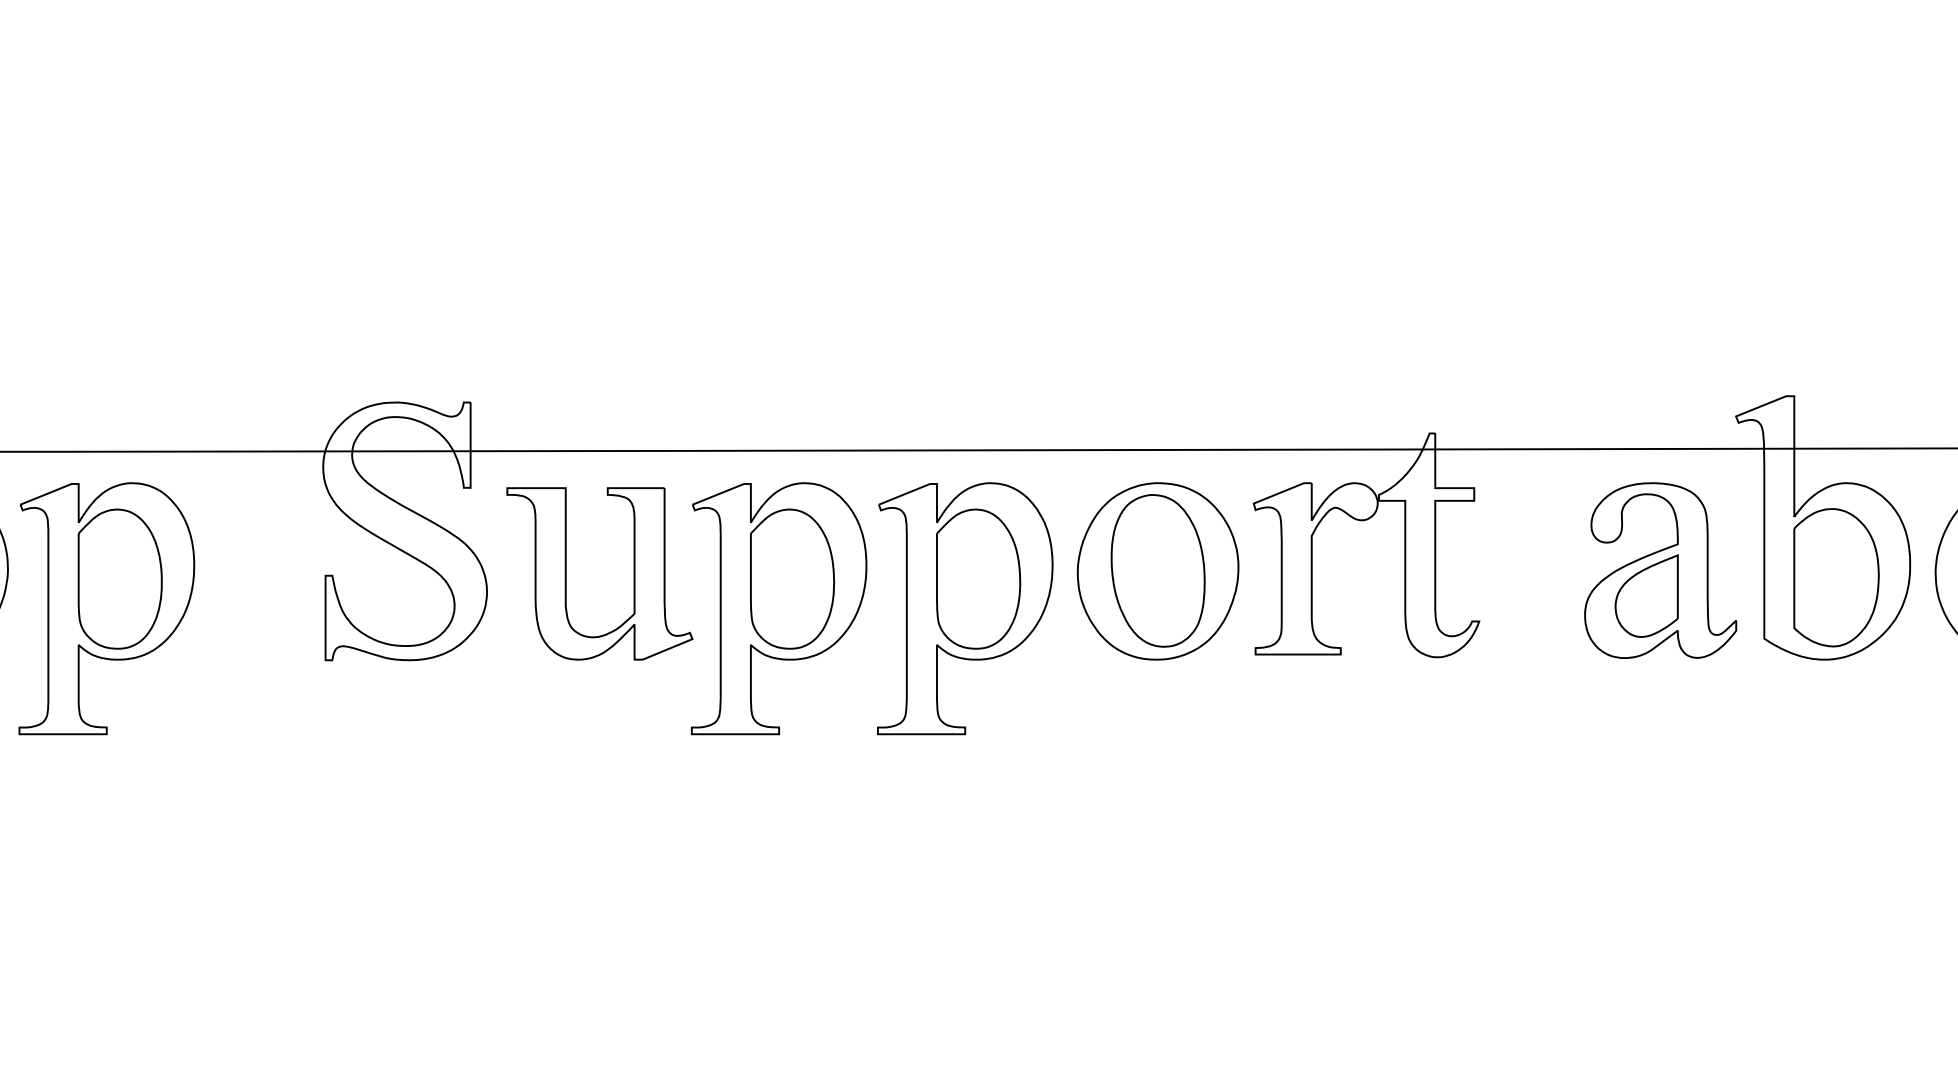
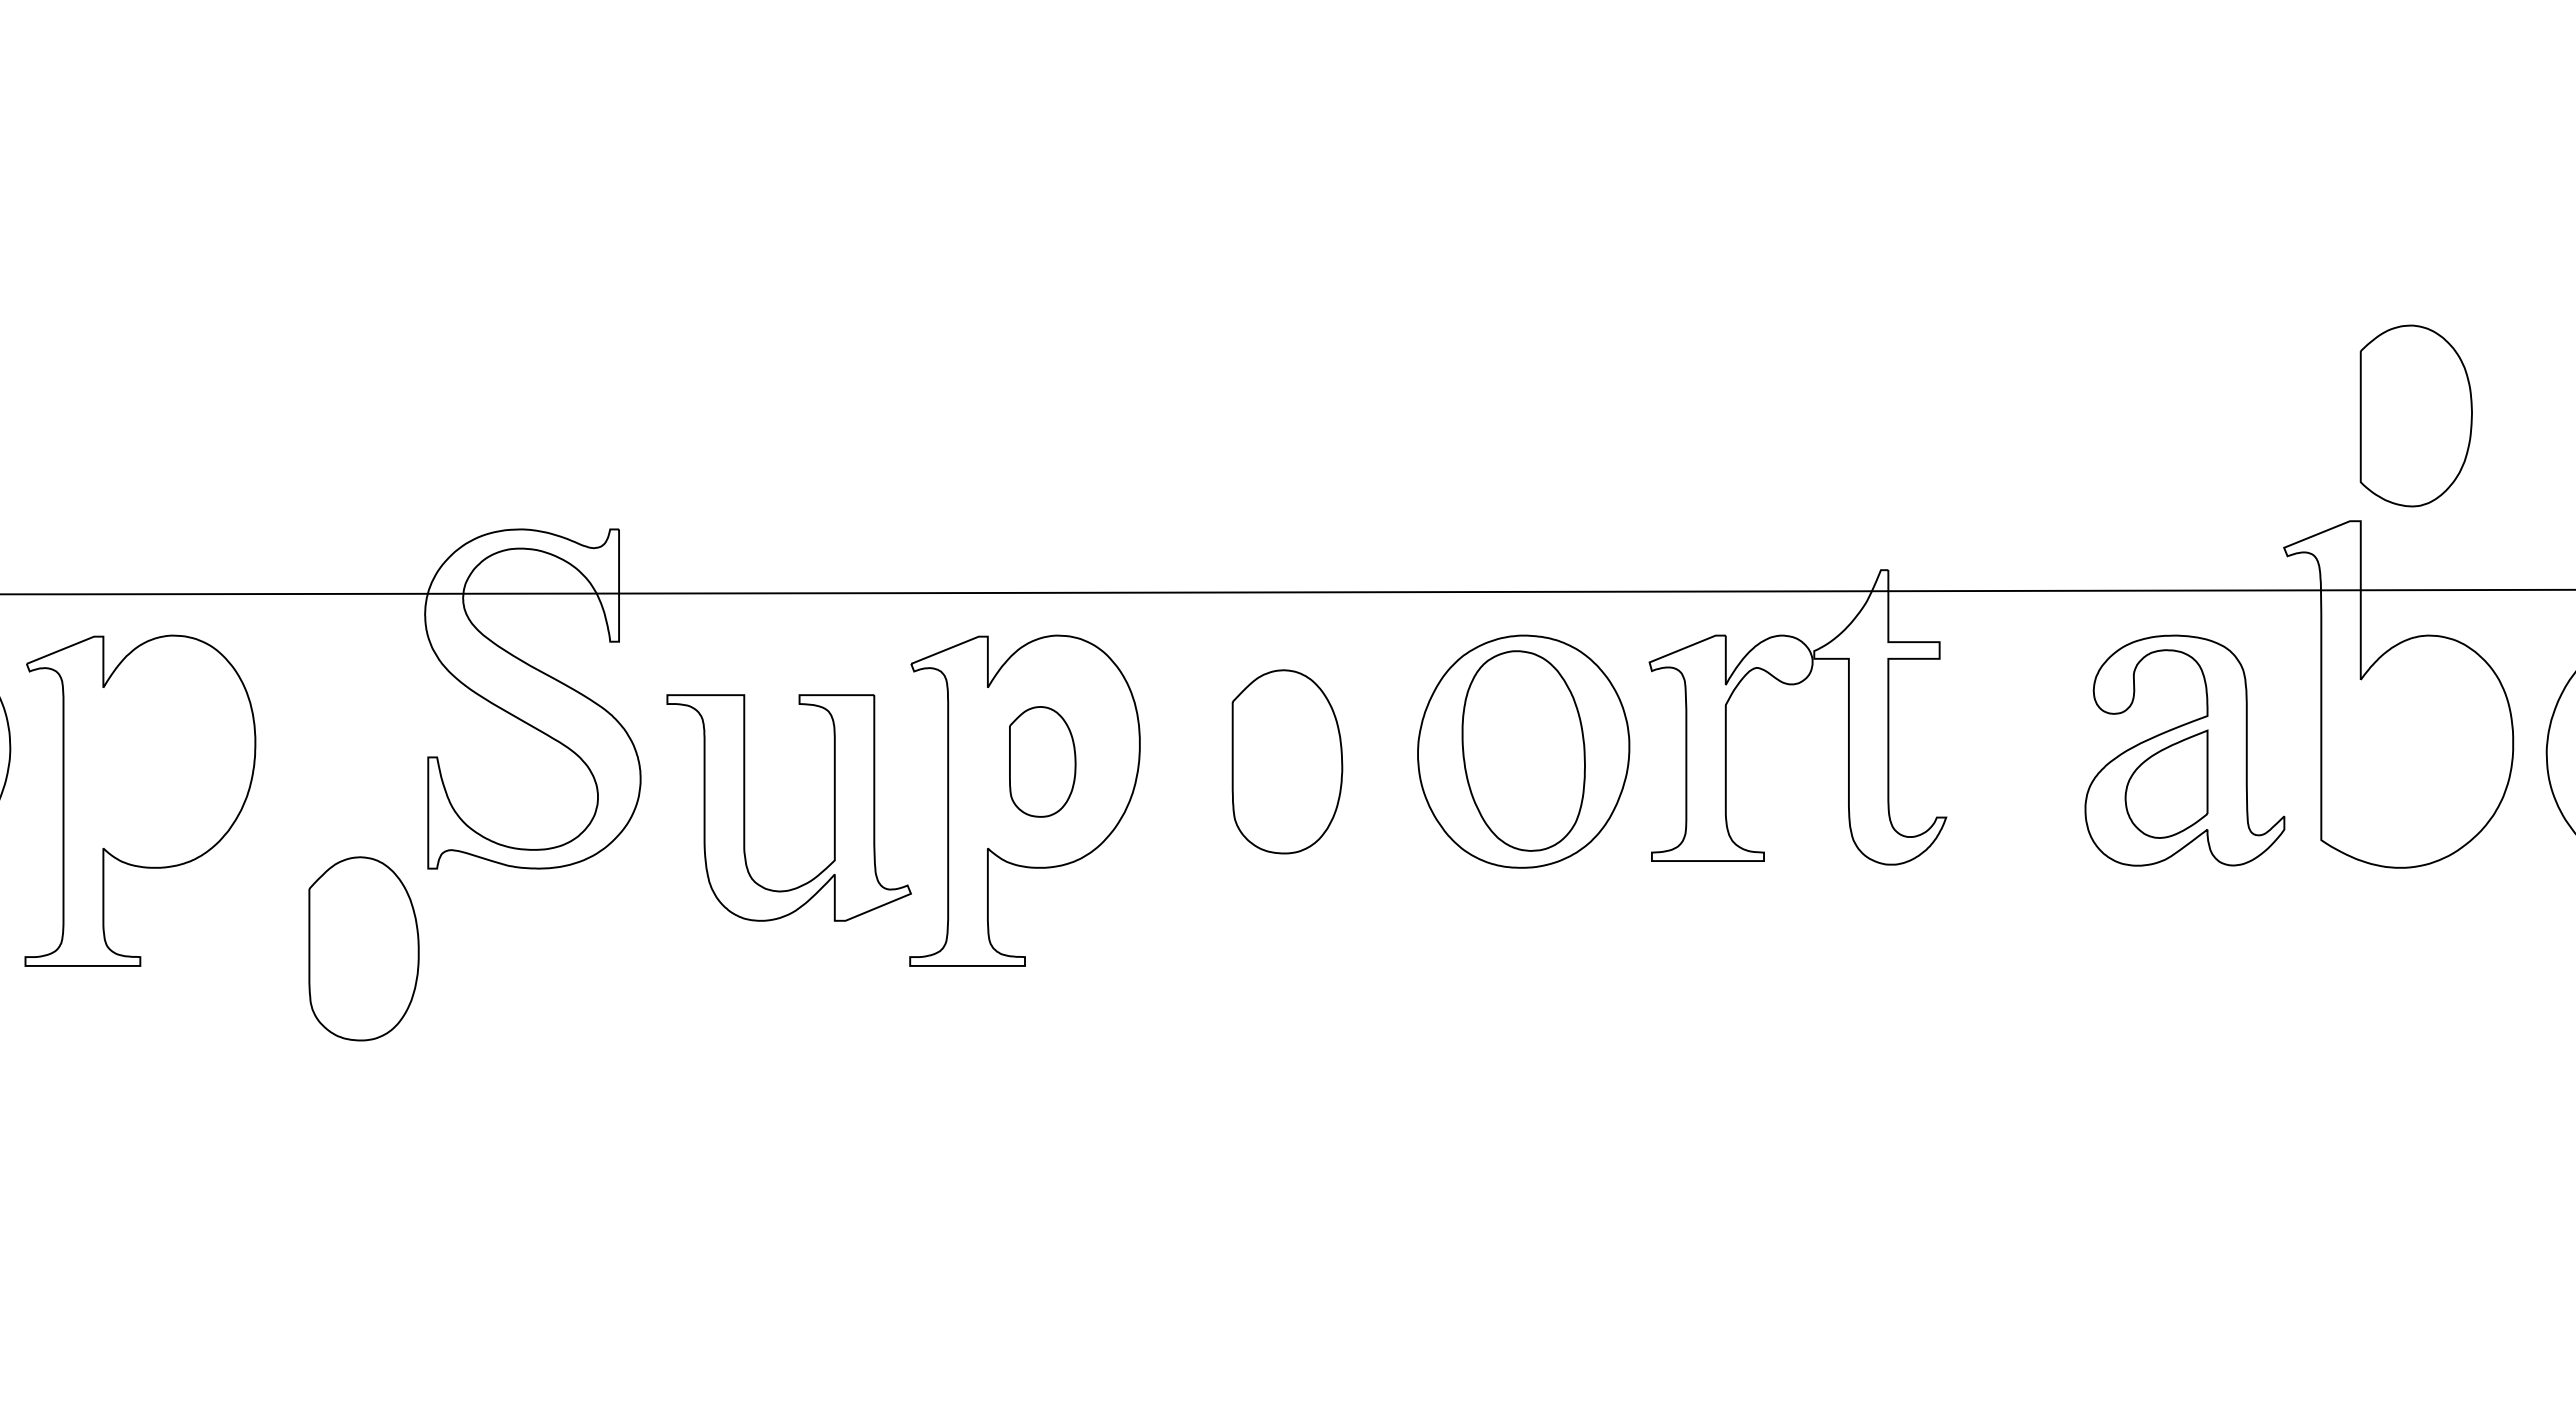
part: (566, 573) -> (745, 807), moved
part: (1835, 577) -> (2415, 415), moved
part: (119, 578) -> (363, 948), moved
part: (792, 578) -> (1042, 761), size x0.6
part: (964, 608) -> (1269, 800), removed

